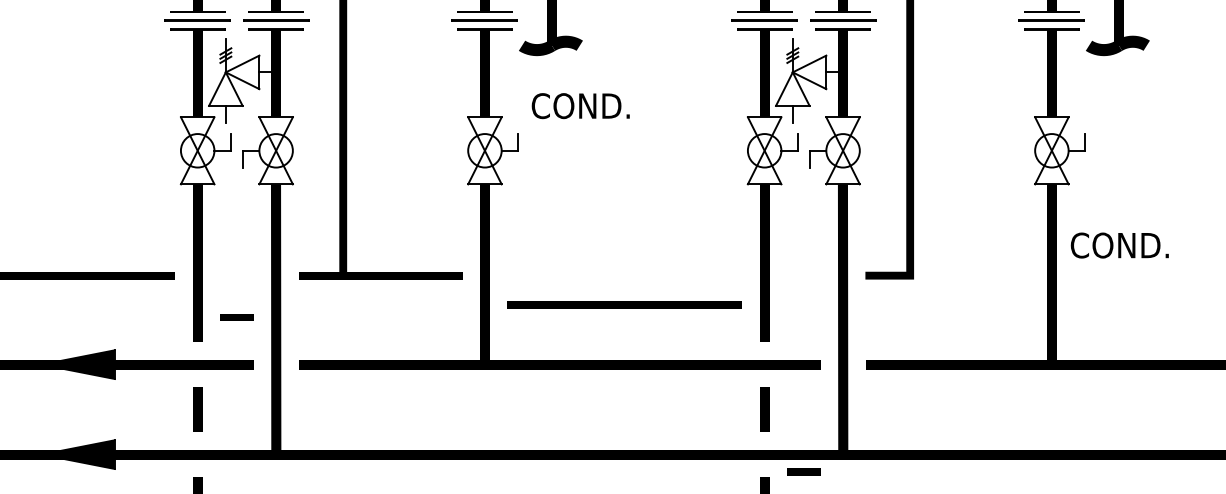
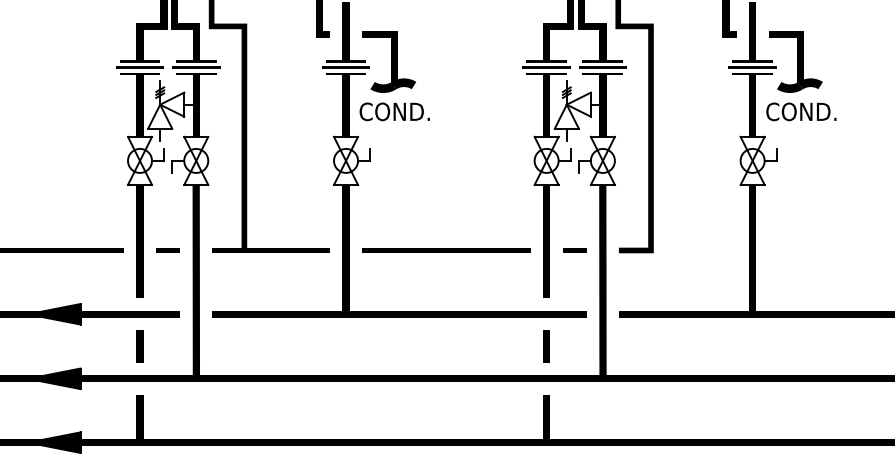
text: (580, 105) -> (394, 111), moved
text: (1120, 245) -> (801, 111), moved
line: (625, 304) -> (446, 250), moved
line: (236, 317) -> (167, 250), moved
line: (803, 472) -> (574, 250), moved

